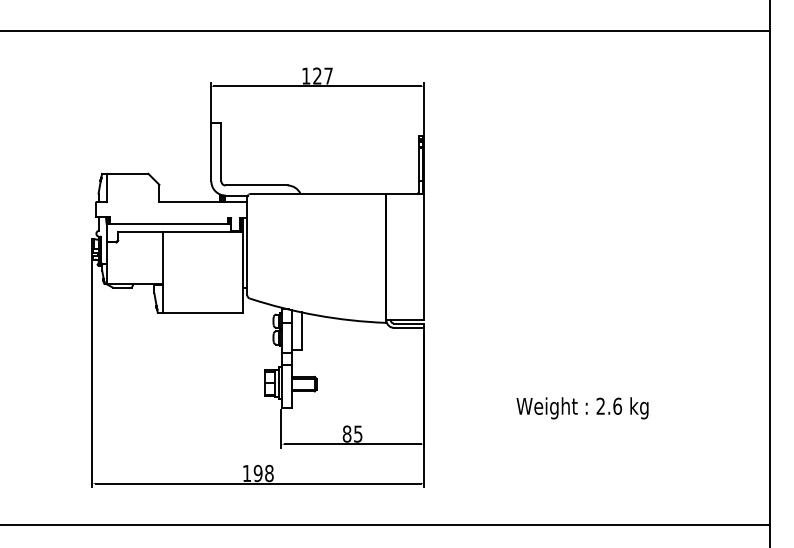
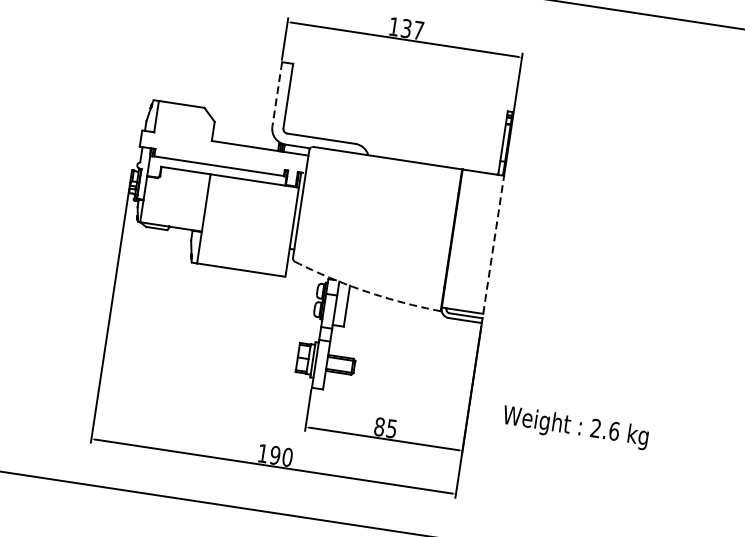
text: (317, 75) -> (406, 27), 127 -> 137
line: (211, 152) -> (277, 94), solid -> dashed
line: (424, 256) -> (494, 244), solid -> dashed
arc: (316, 315) -> (365, 291), solid -> dashed
text: (582, 408) -> (575, 427), moved
text: (269, 473) -> (287, 457), 198 -> 190

